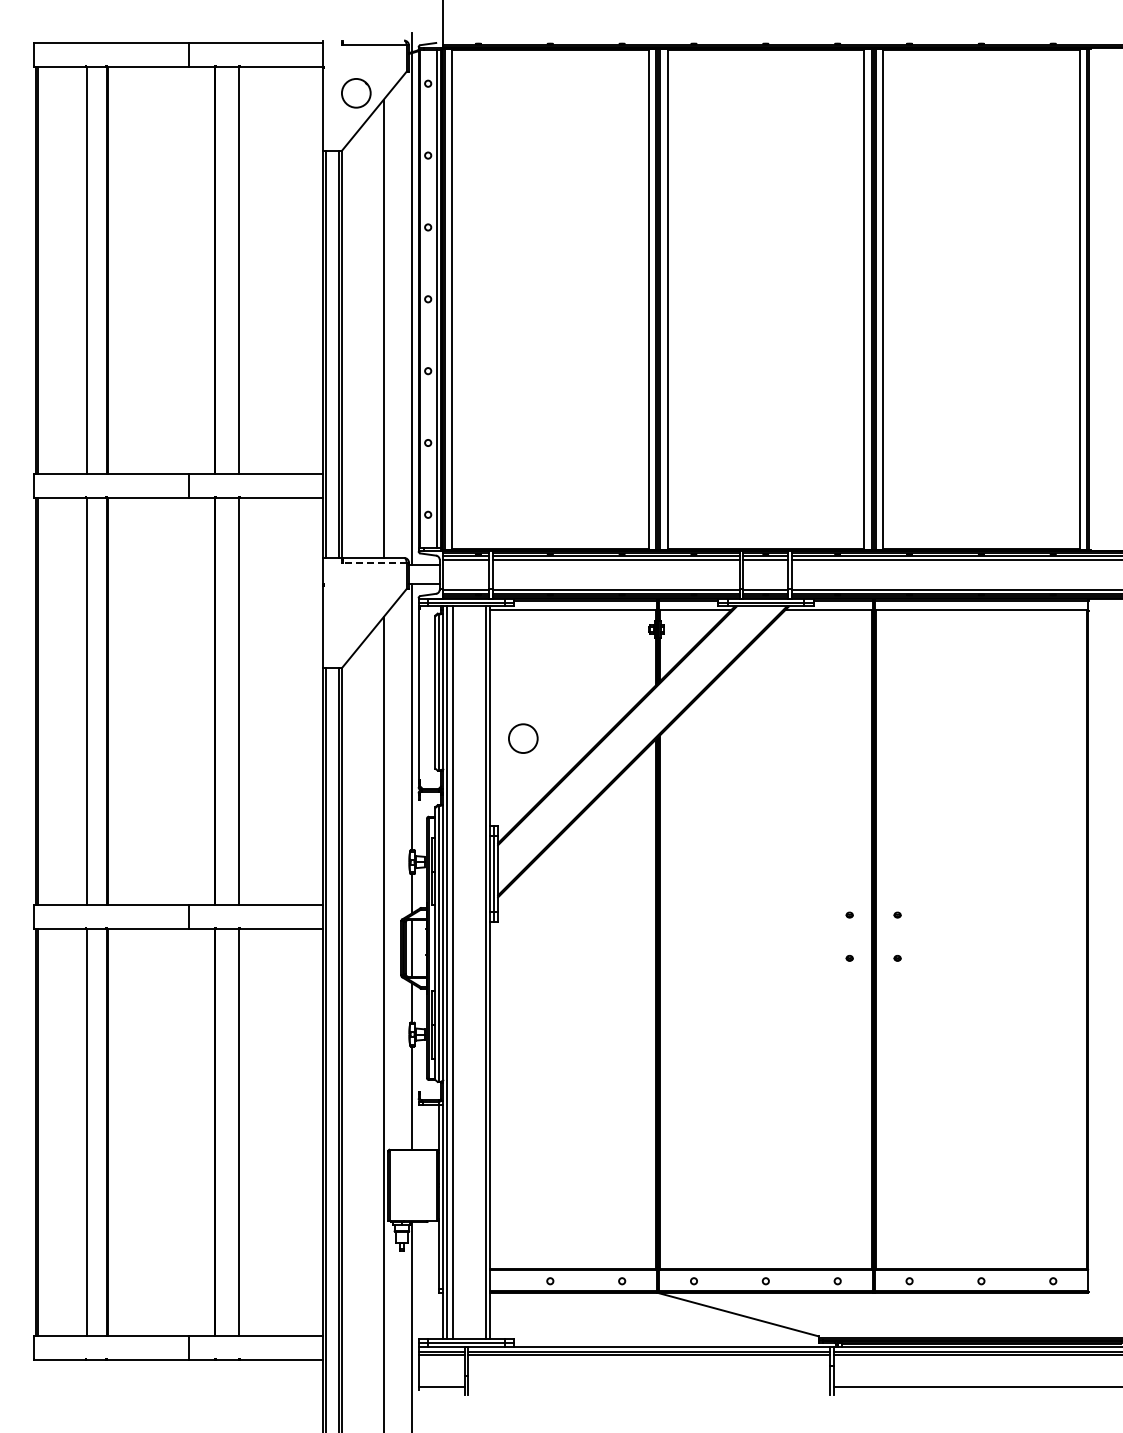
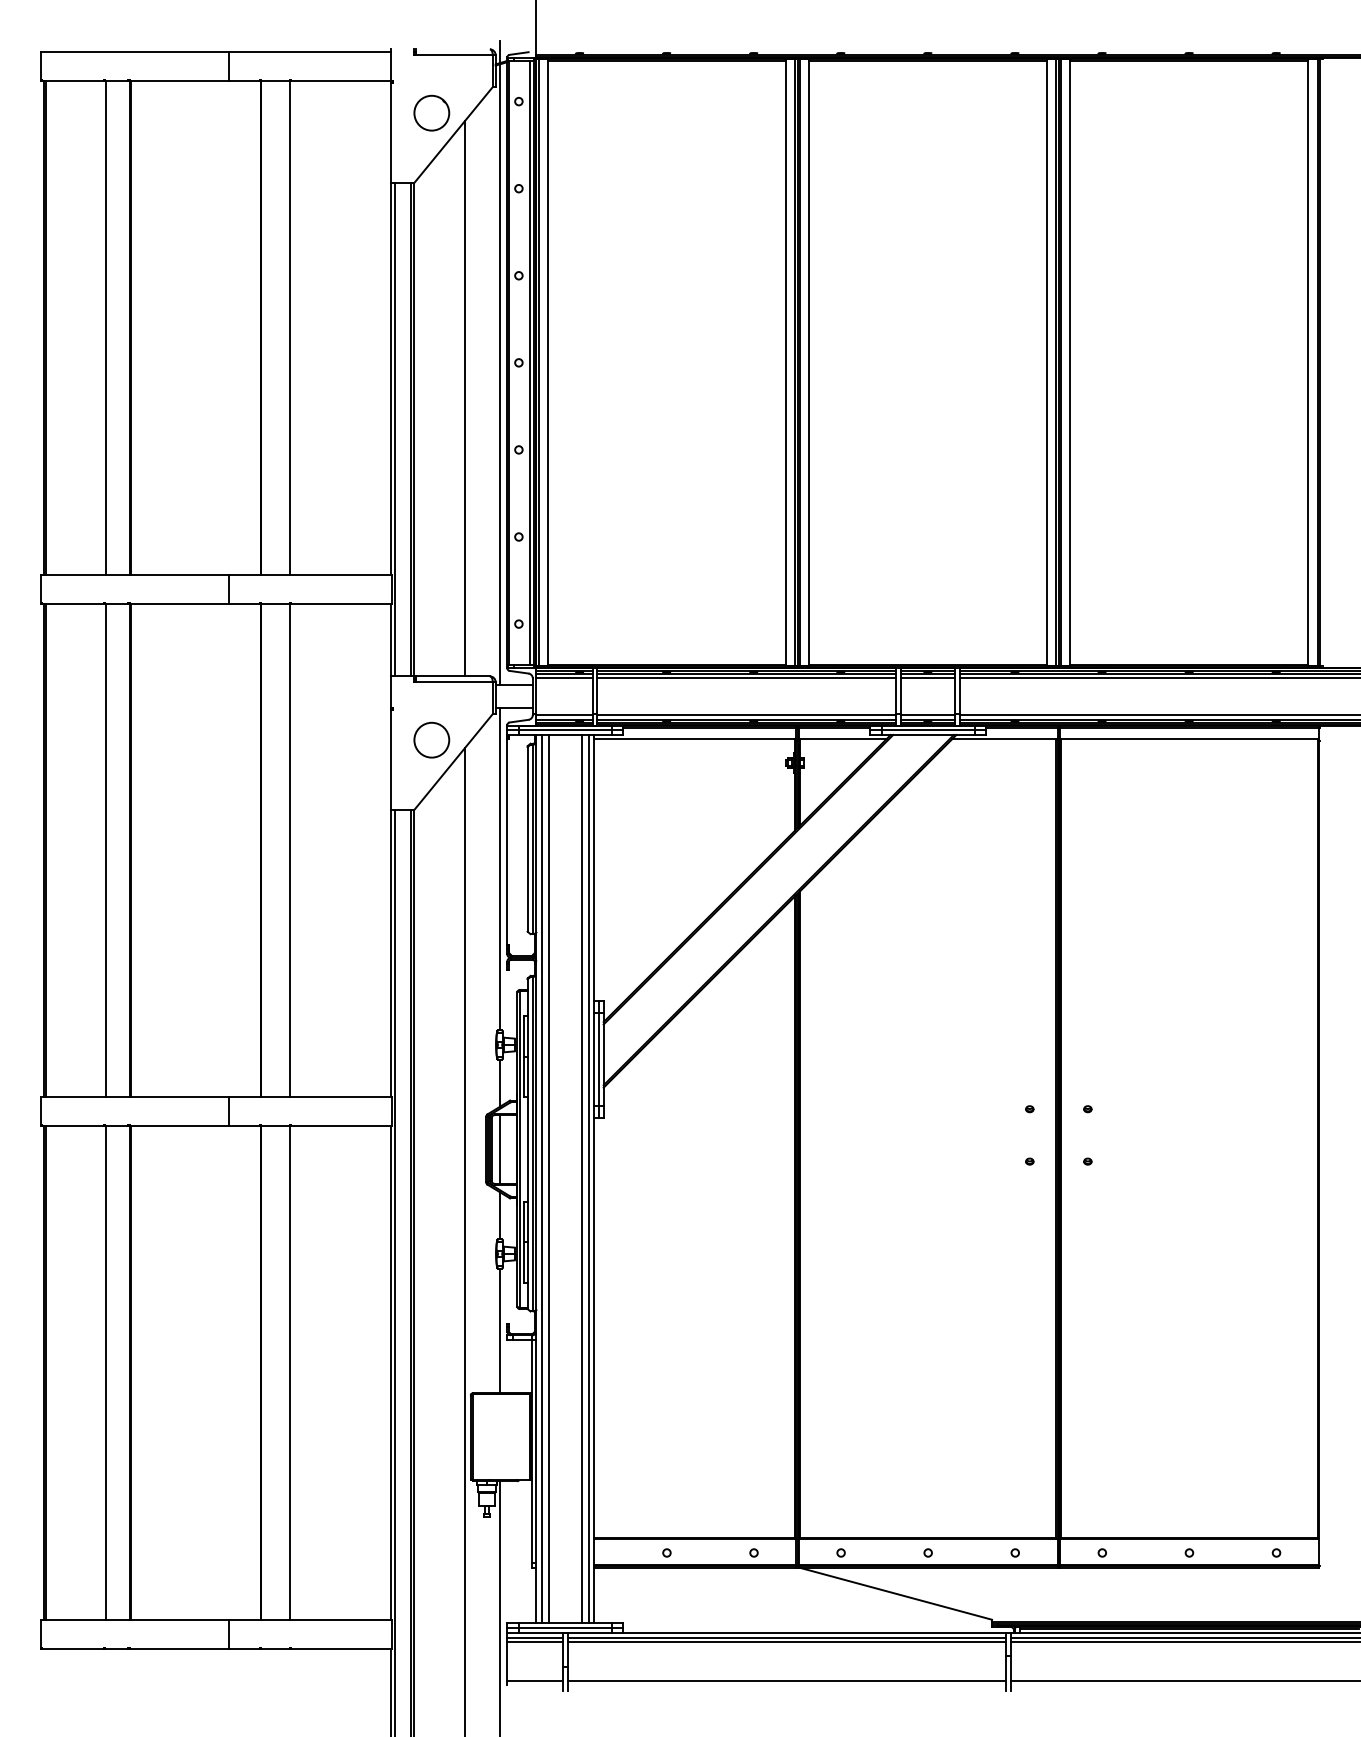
line: (374, 562) -> (453, 681), dashed -> solid
circle: (523, 738) -> (432, 740), moved
line: (479, 972) -> (581, 1178), added
line: (649, 1387) -> (787, 1681), added

